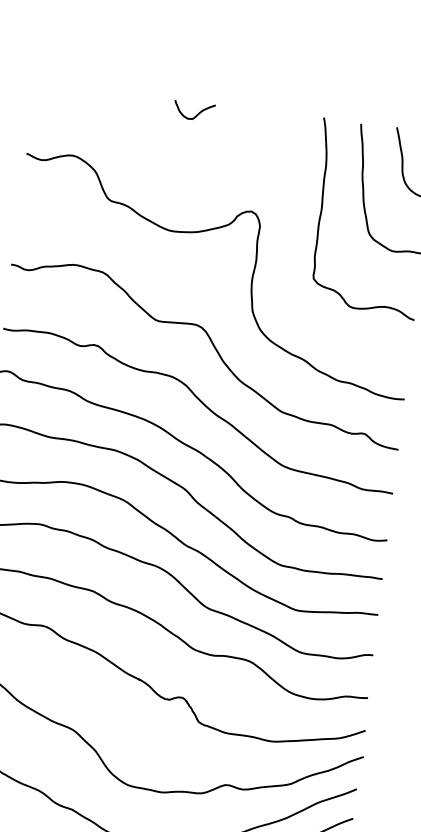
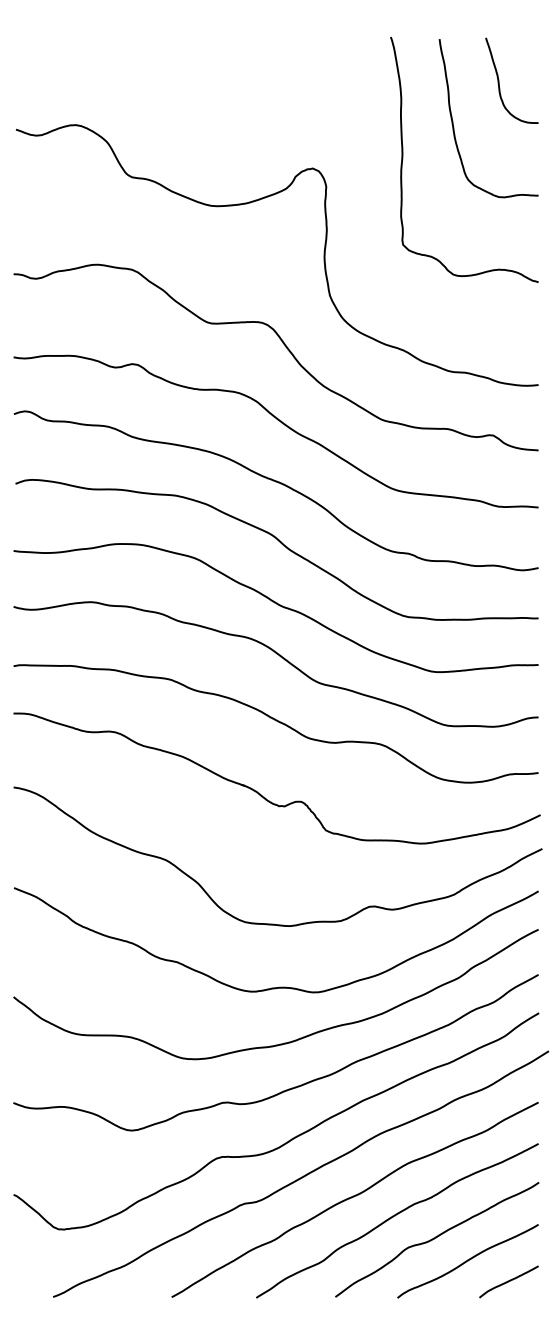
curve: (197, 114) -> (228, 52), removed

